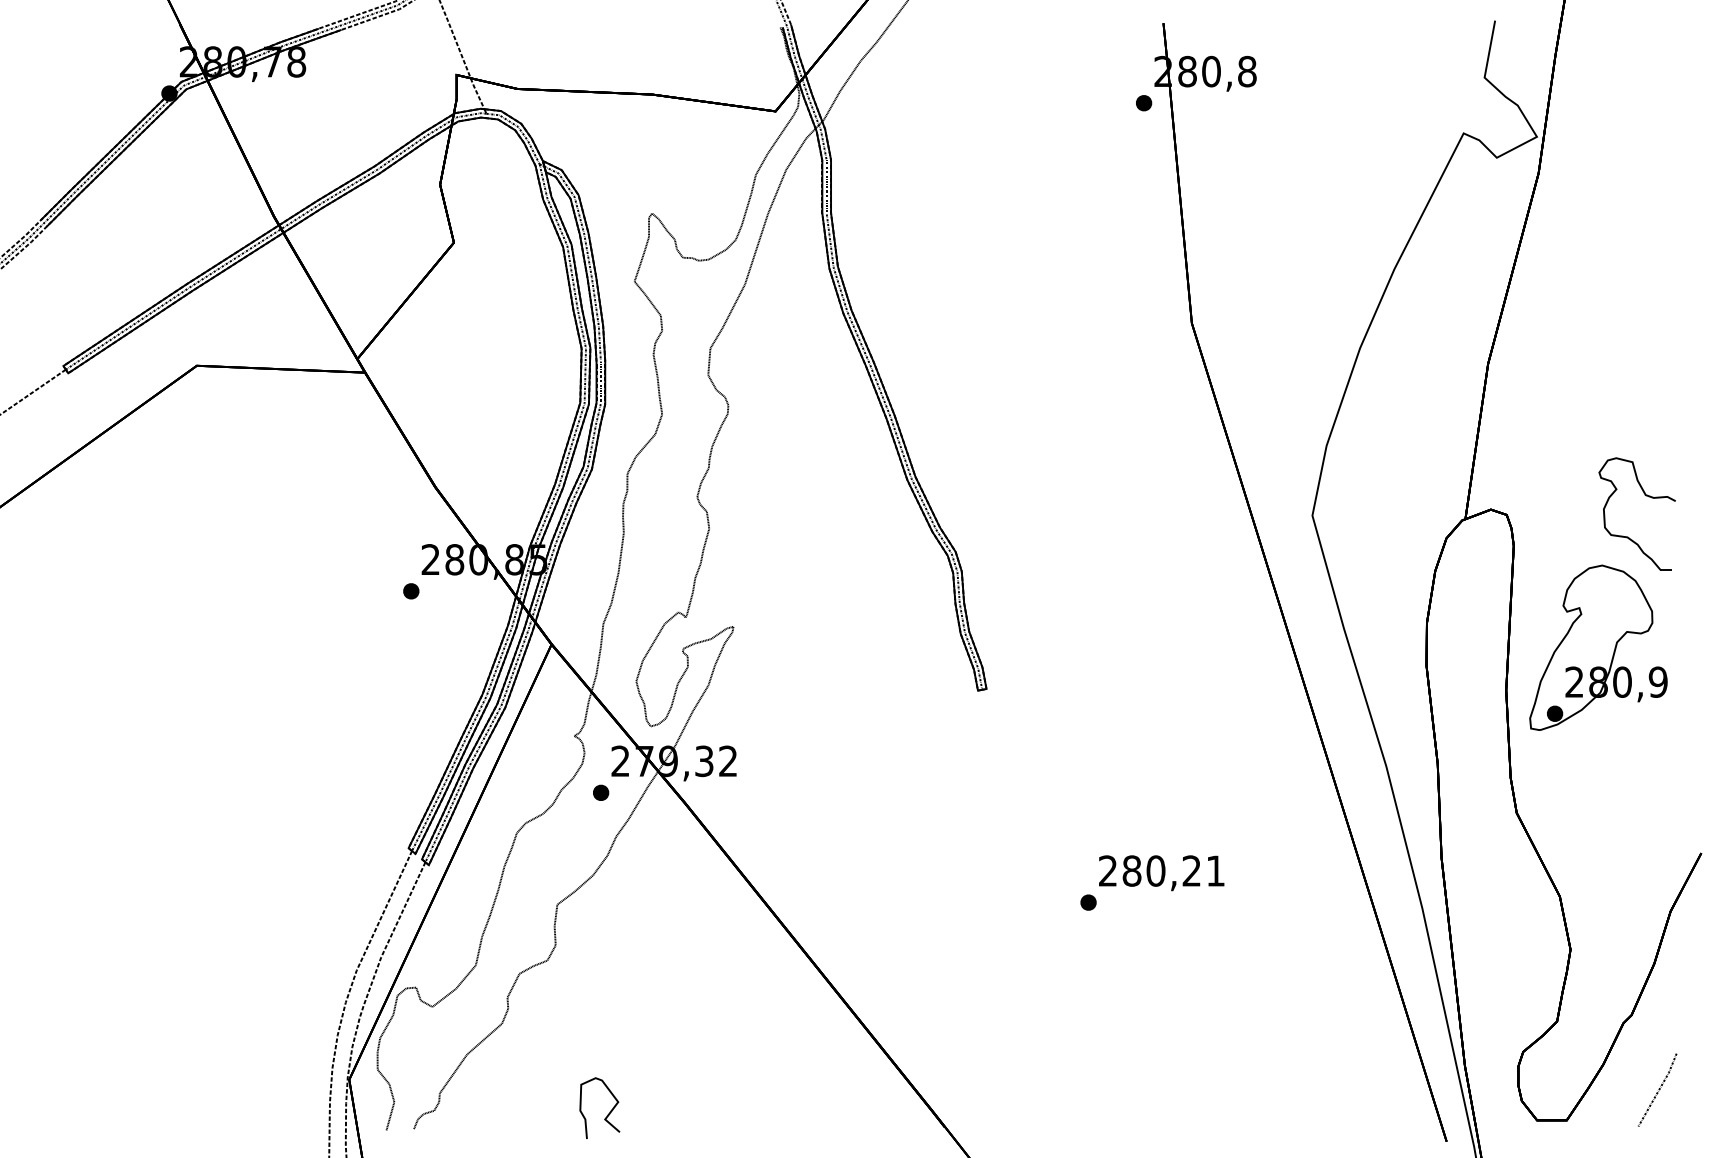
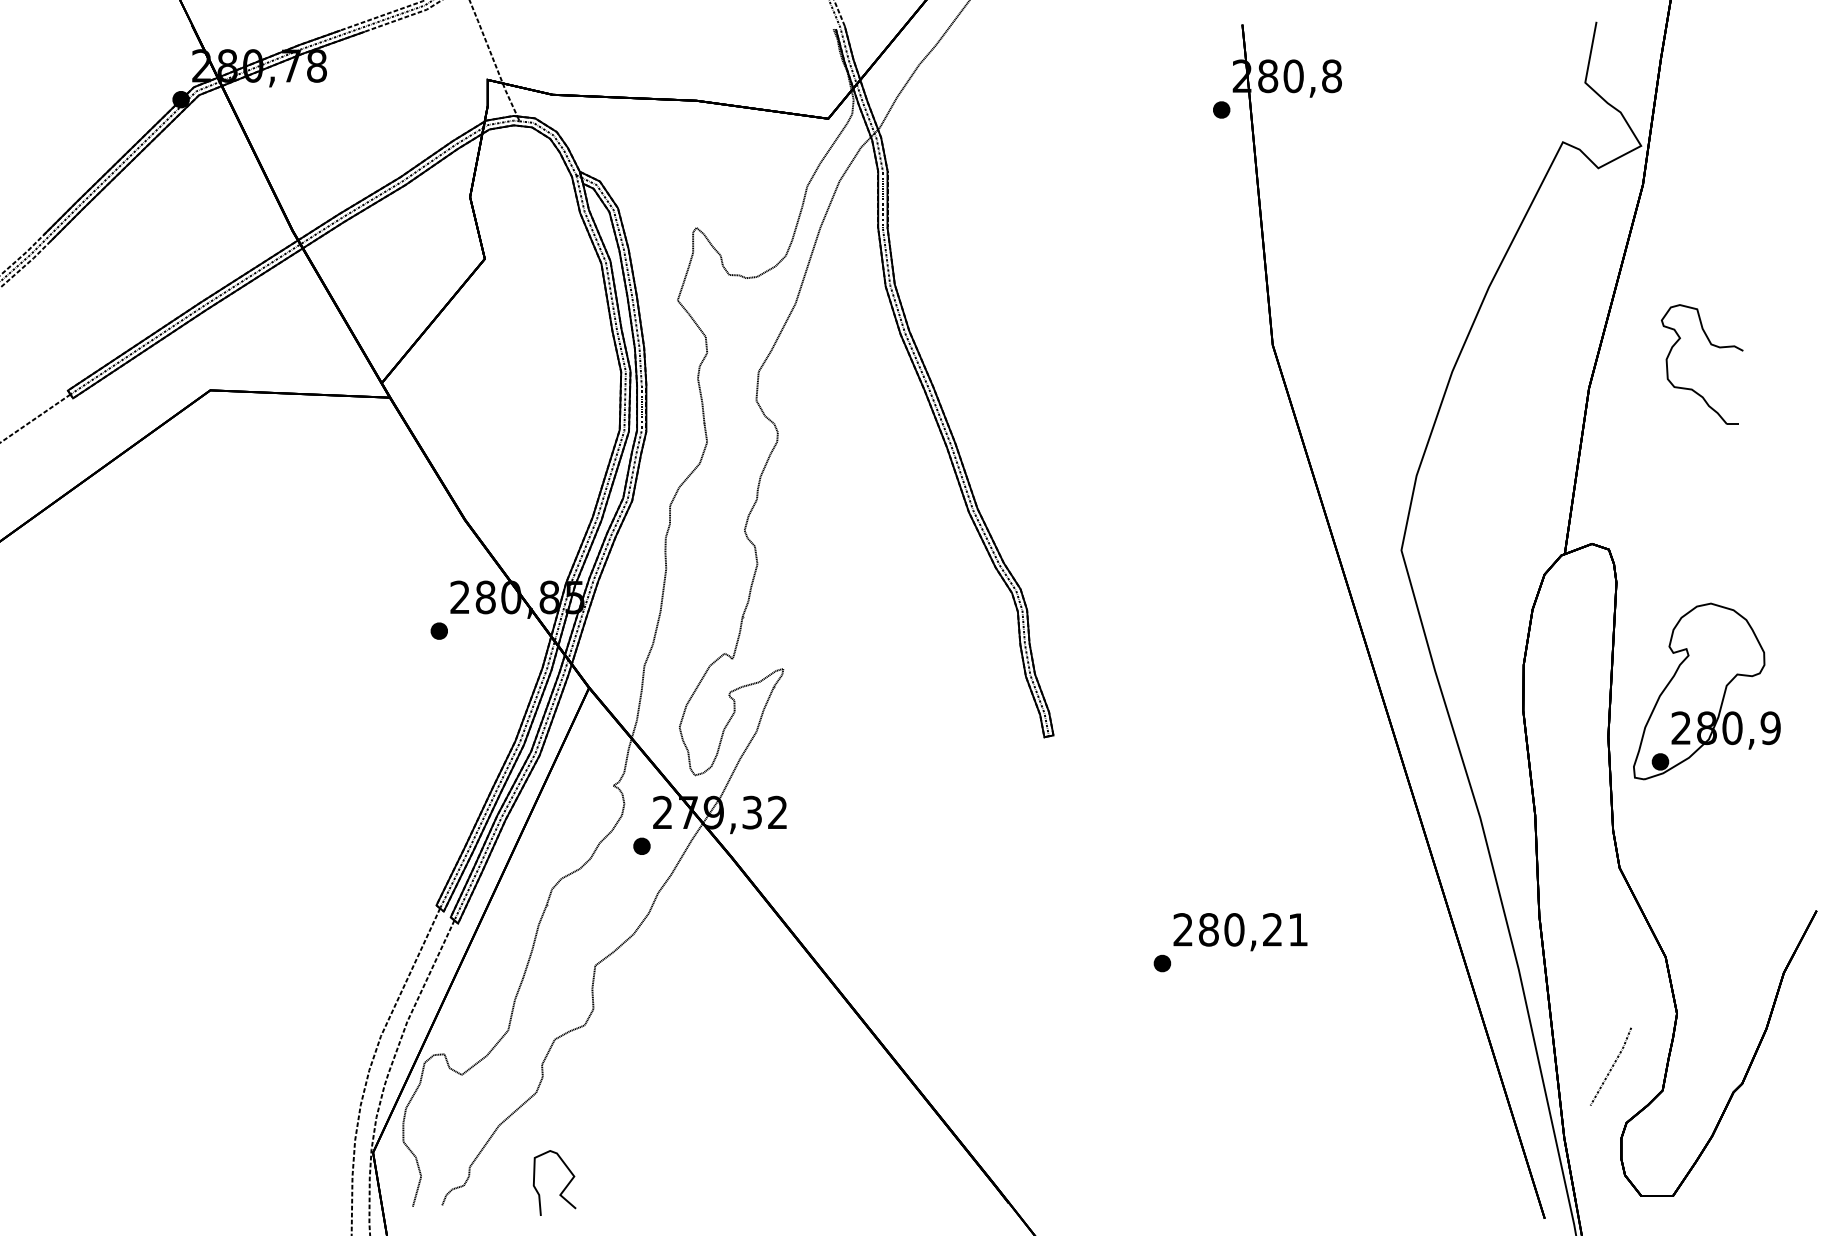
part: (1645, 496) -> (1711, 345), moved
line: (1658, 1090) -> (1611, 1067), moved
curve: (609, 1112) -> (564, 1187), moved

